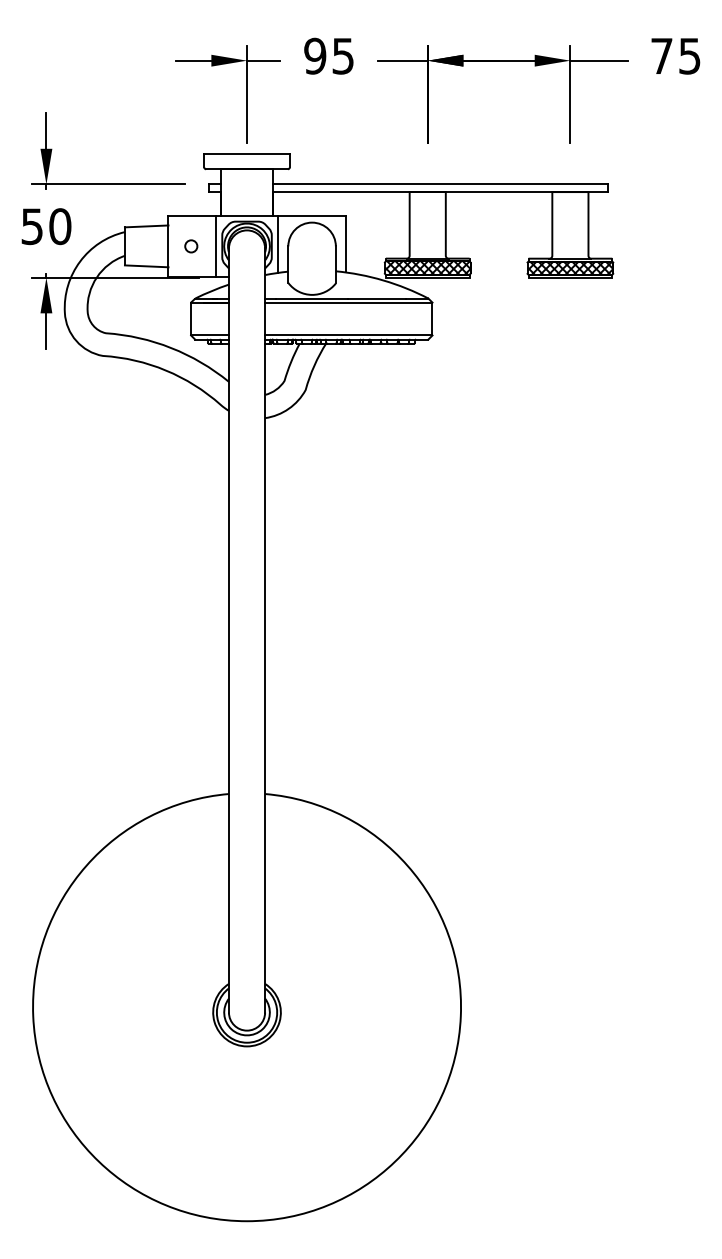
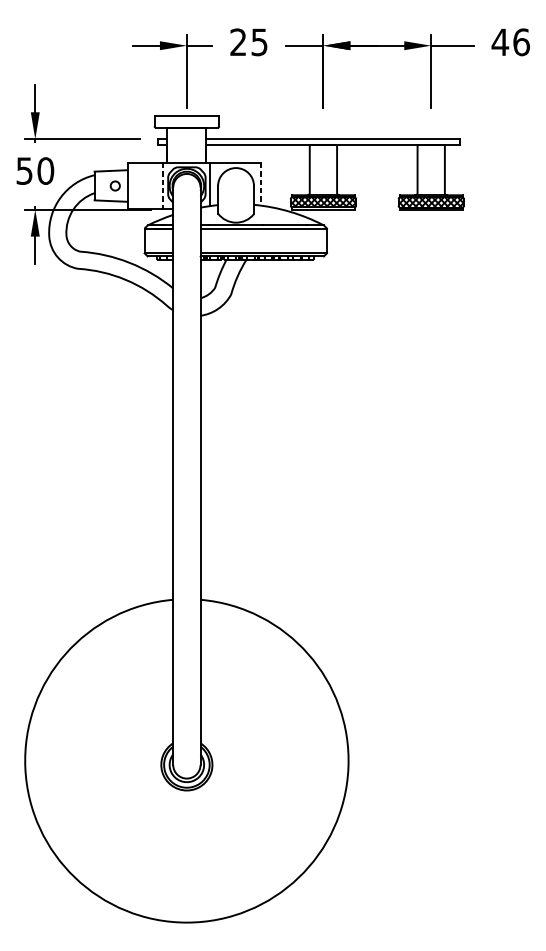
text: (315, 55) -> (238, 41), 95 -> 25
text: (675, 55) -> (510, 41), 75 -> 46
line: (345, 244) -> (261, 184), solid -> dashed
circle: (191, 246) -> (115, 186), moved
line: (216, 246) -> (163, 186), solid -> dashed

